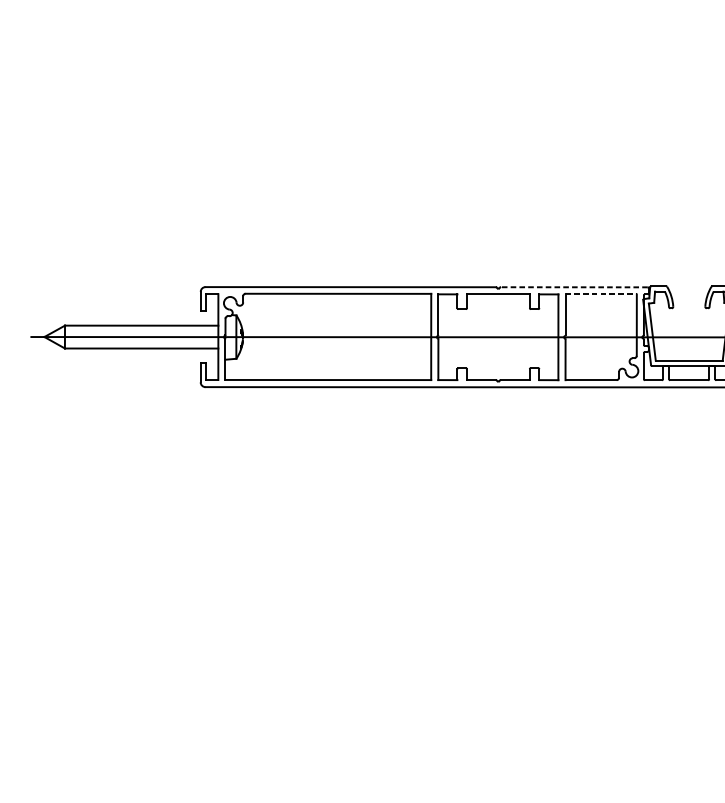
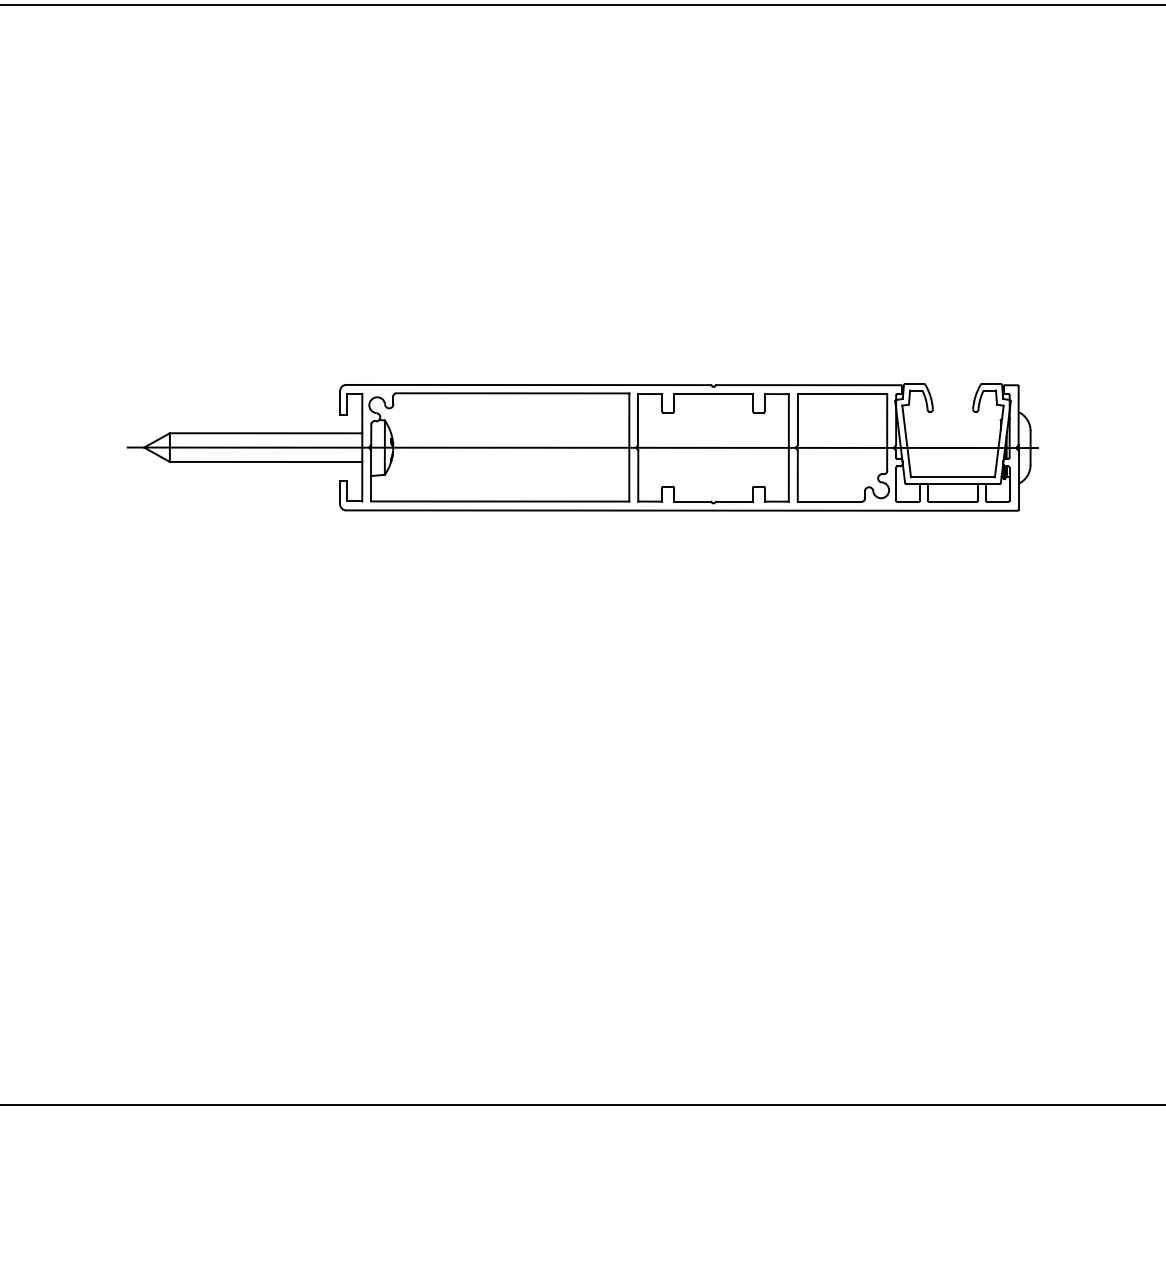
line: (574, 287) -> (808, 385), dashed -> solid
line: (601, 294) -> (842, 394), dashed -> solid

